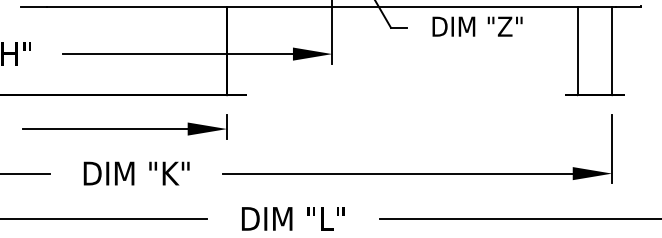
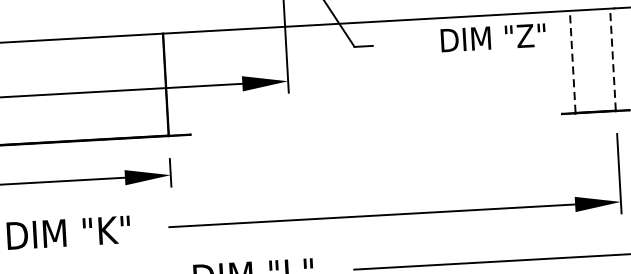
text: (477, 26) -> (493, 37), moved
line: (577, 51) -> (572, 62), solid -> dashed
line: (612, 51) -> (613, 60), solid -> dashed

